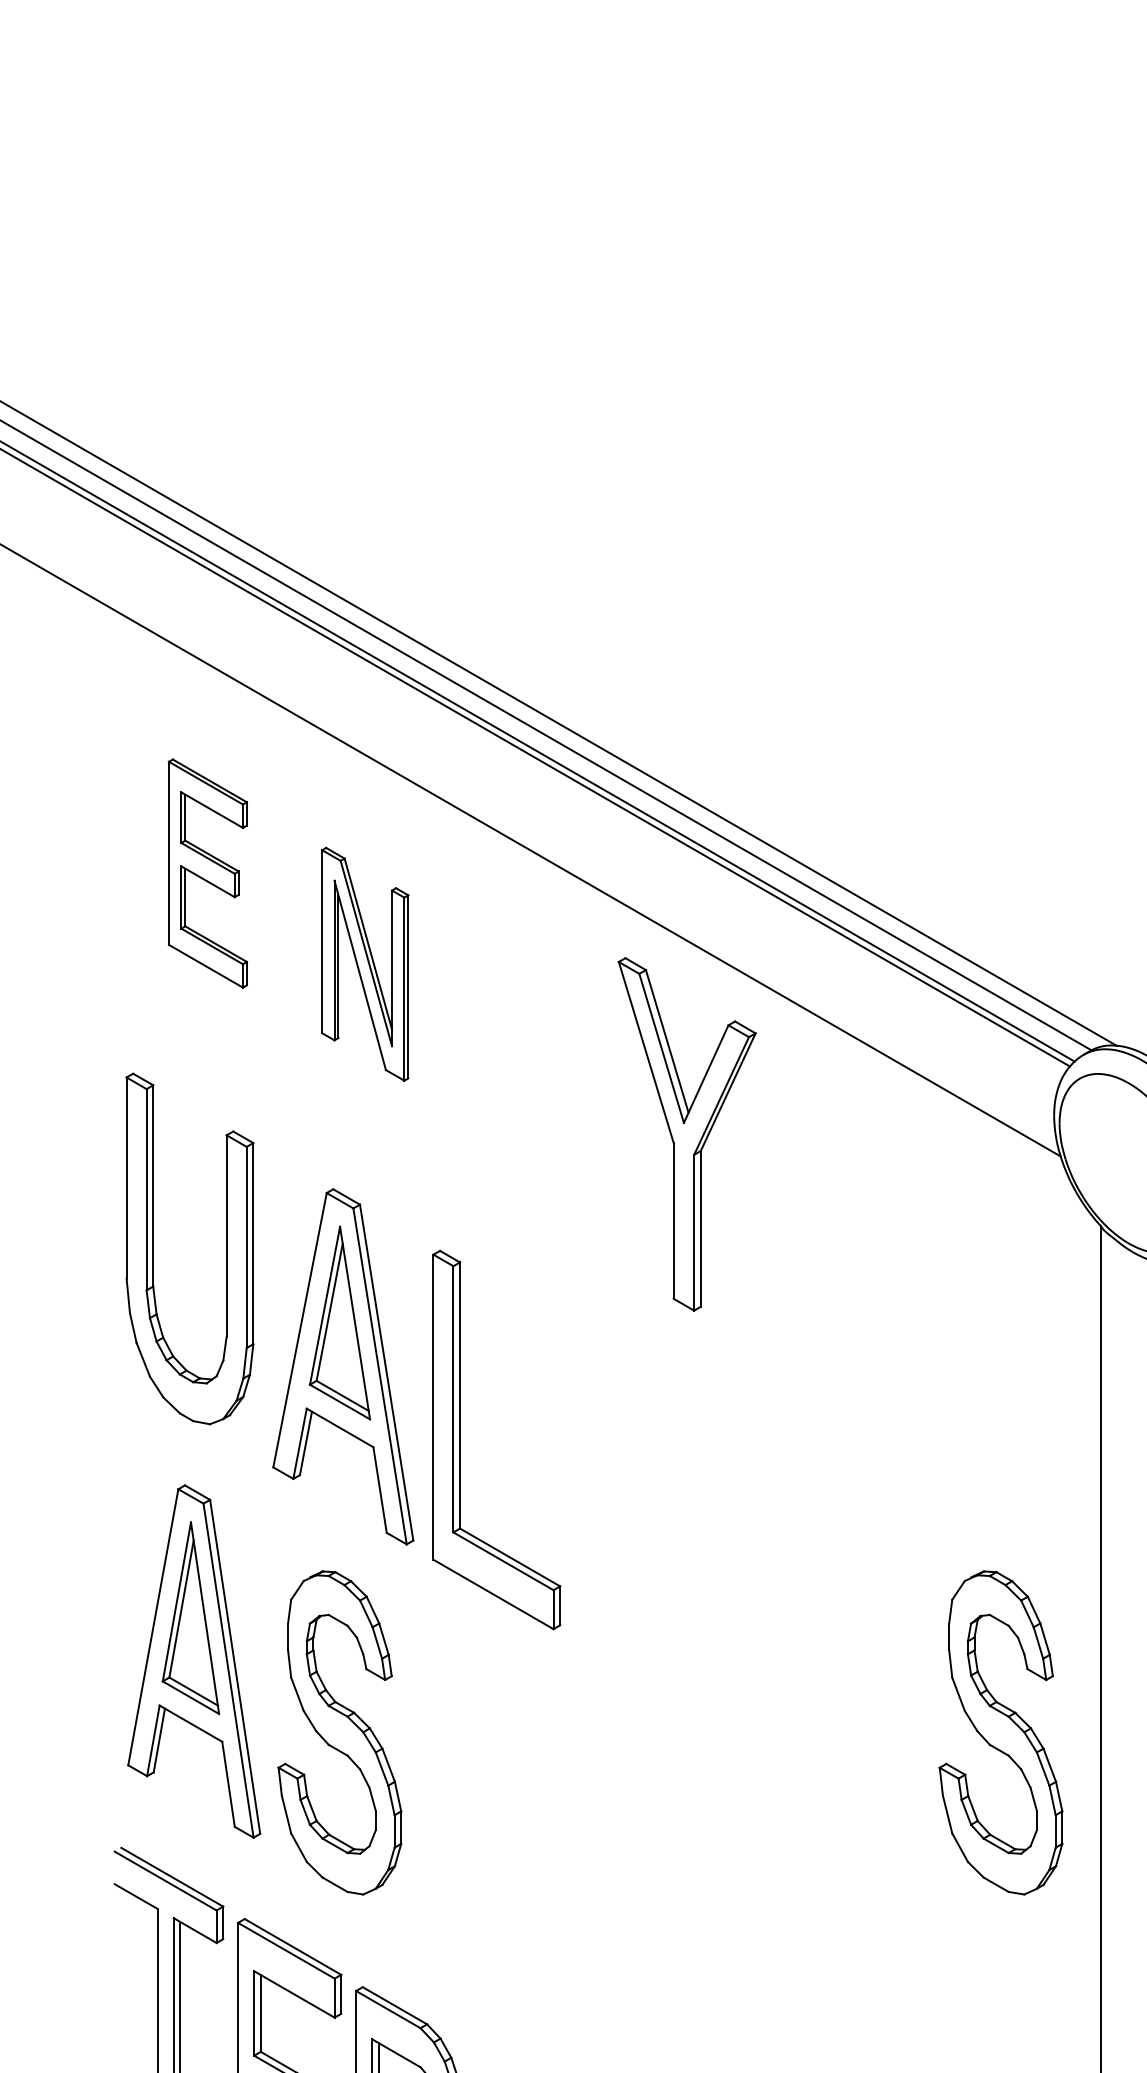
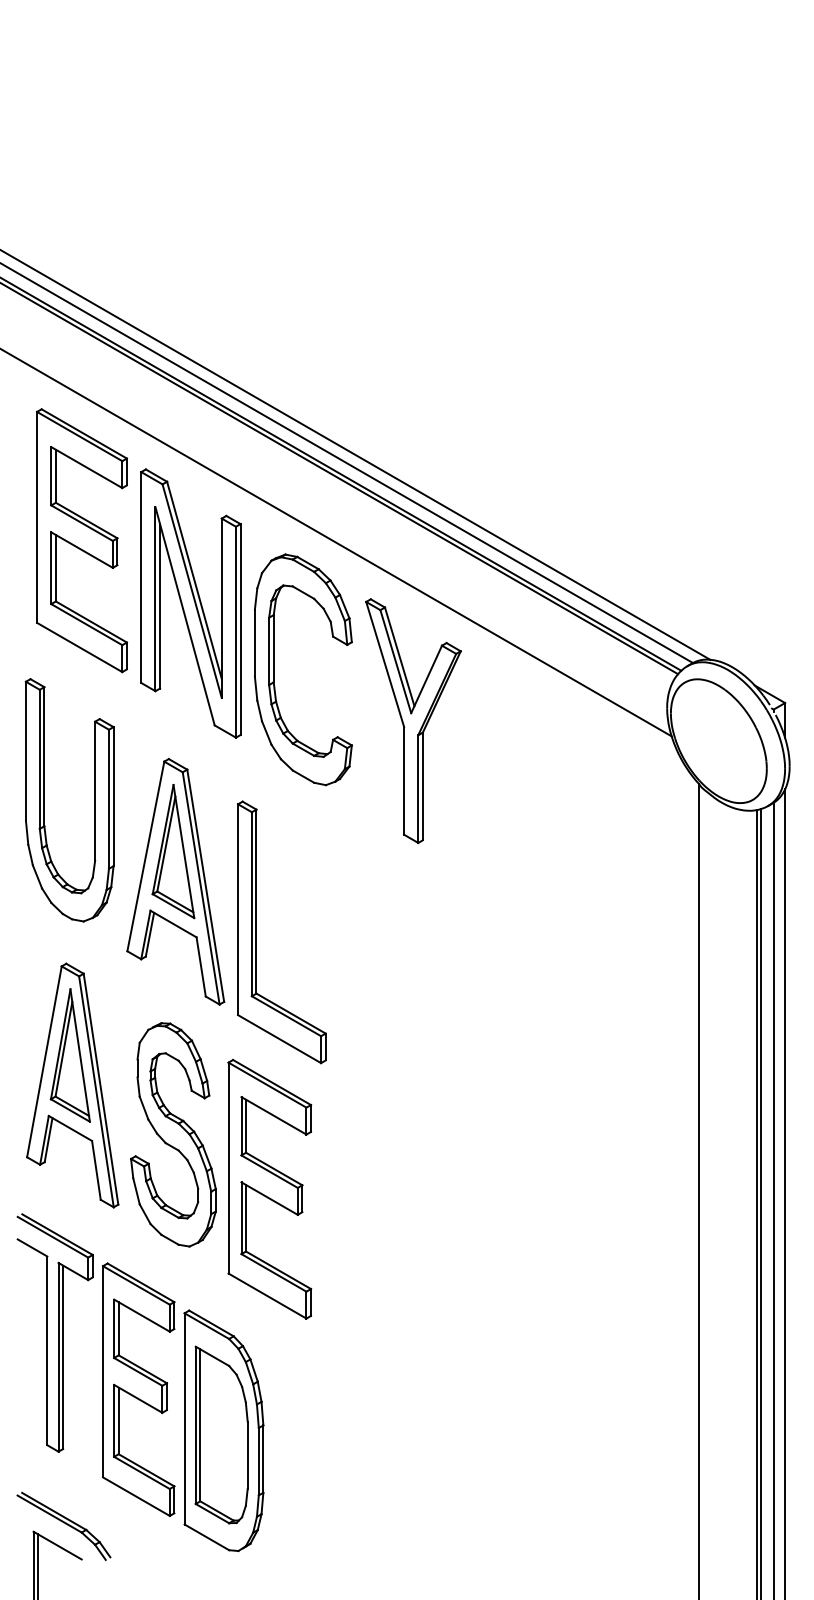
part: (208, 873) -> (82, 540), size x1.67
part: (364, 964) -> (190, 603), size x1.67
part: (486, 1059) -> (274, 669), added
part: (1001, 1732) -> (630, 1134), removed
part: (478, 1810) -> (269, 1188), added

